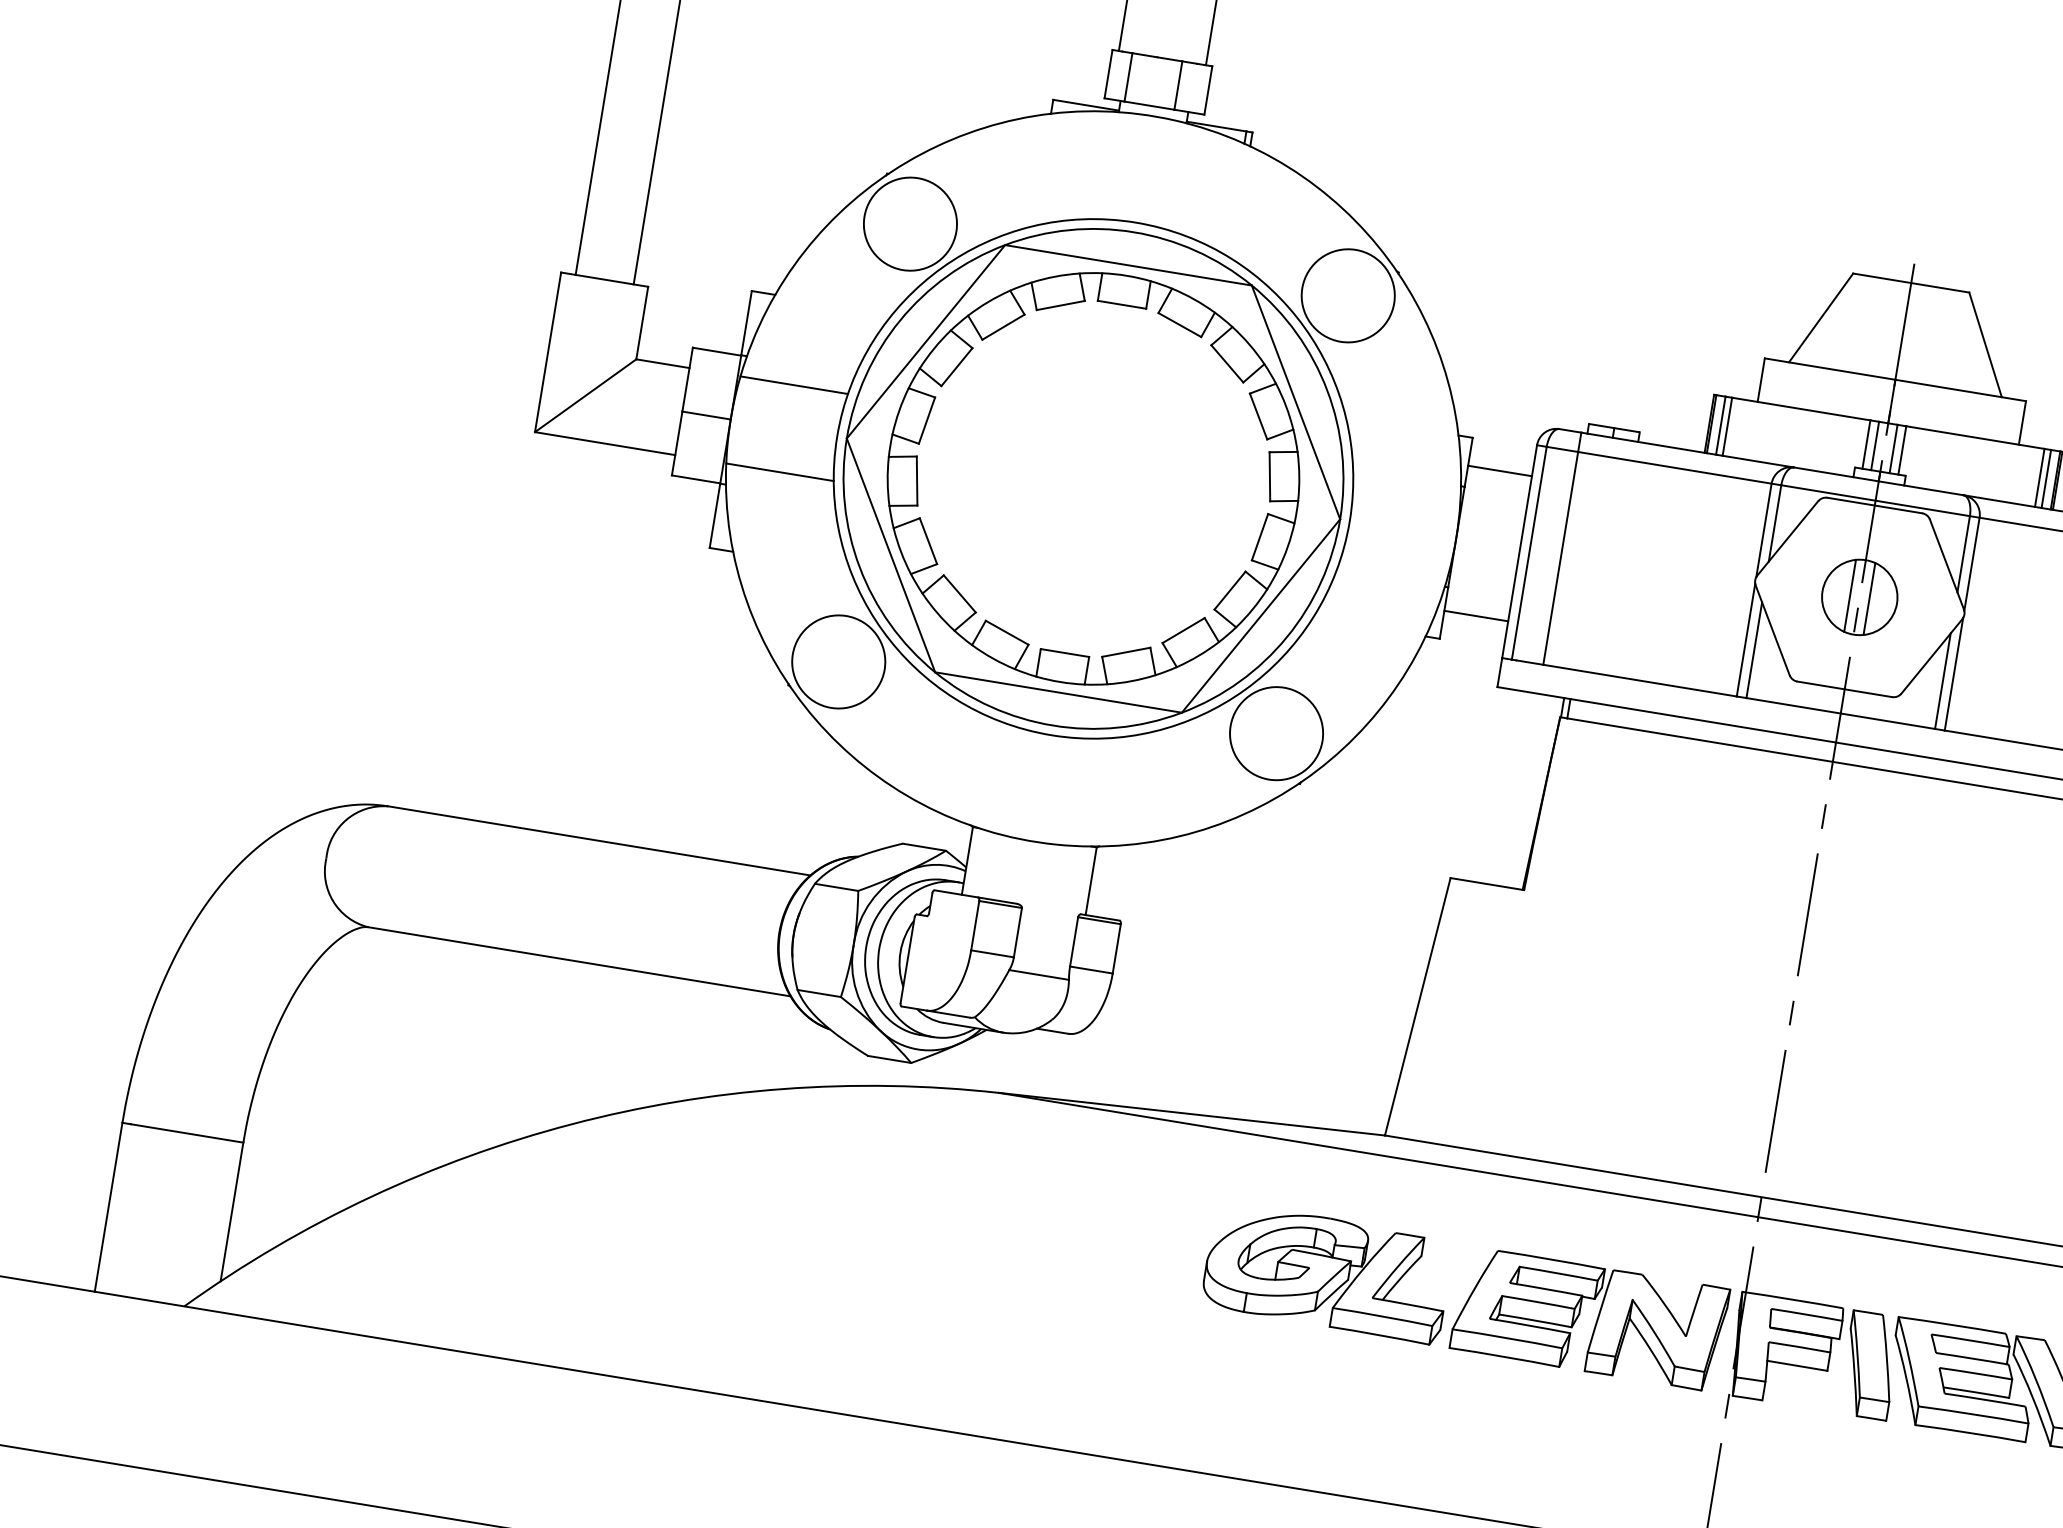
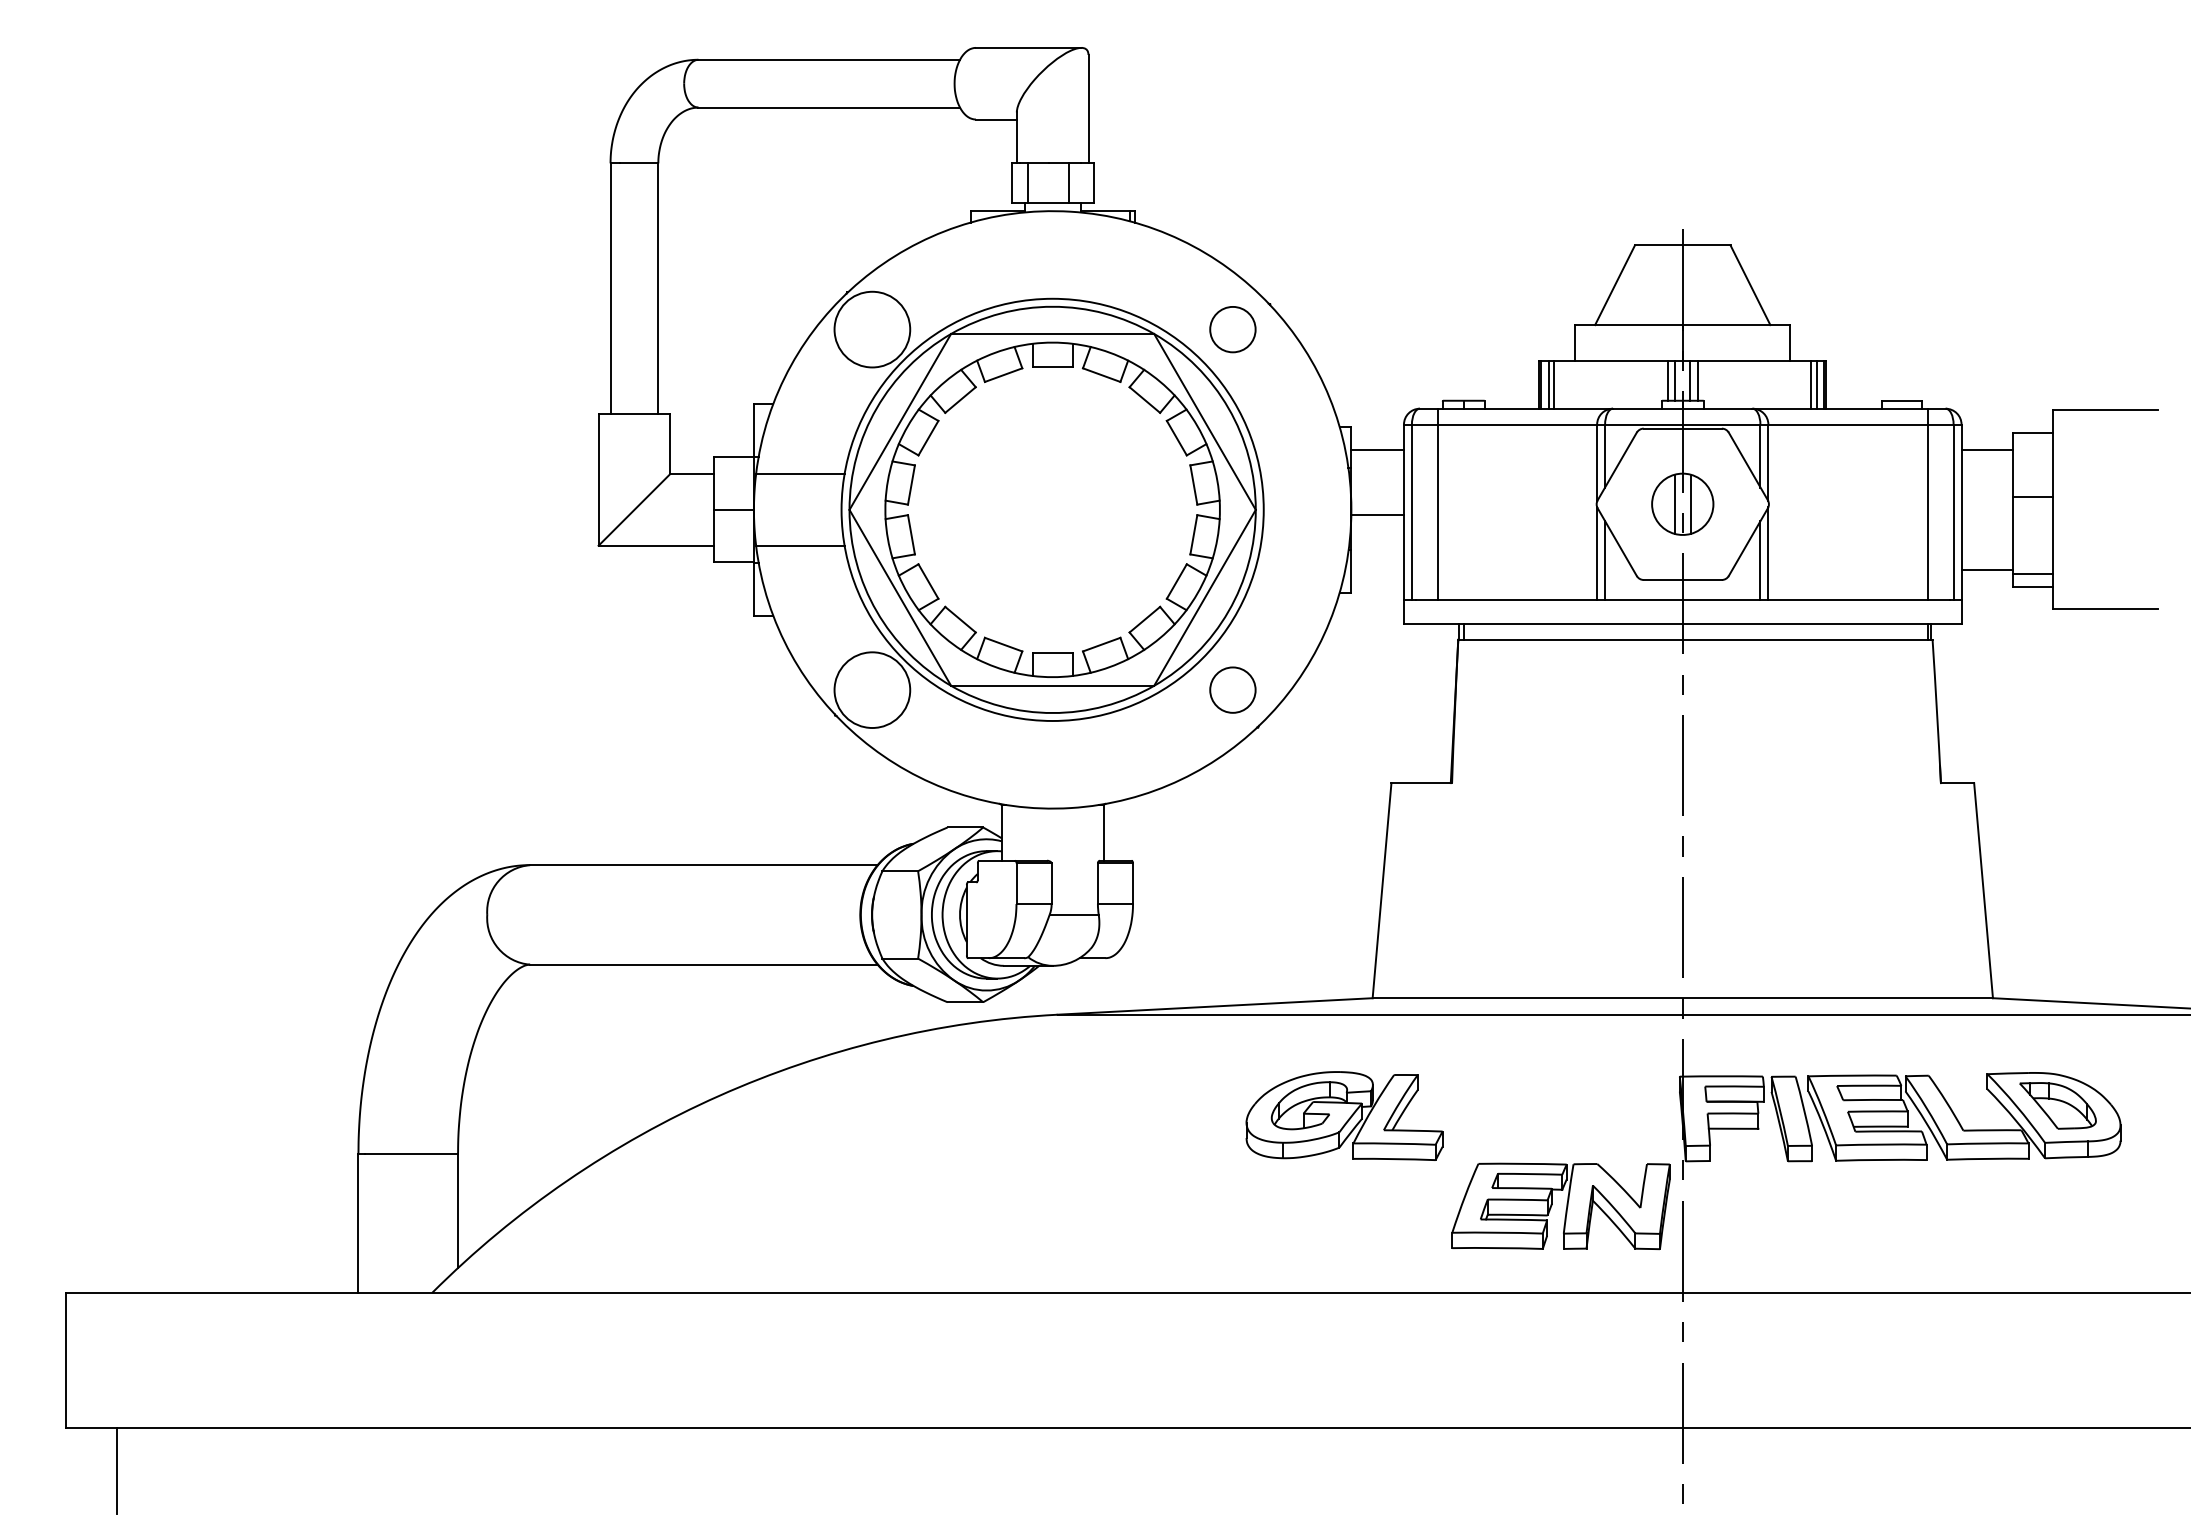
circle: (1347, 295) -> (1232, 329), size x0.6
line: (1476, 615) -> (1377, 514), moved
circle: (1275, 733) -> (1232, 690), size x0.6
part: (1589, 1318) -> (1560, 1206), moved

